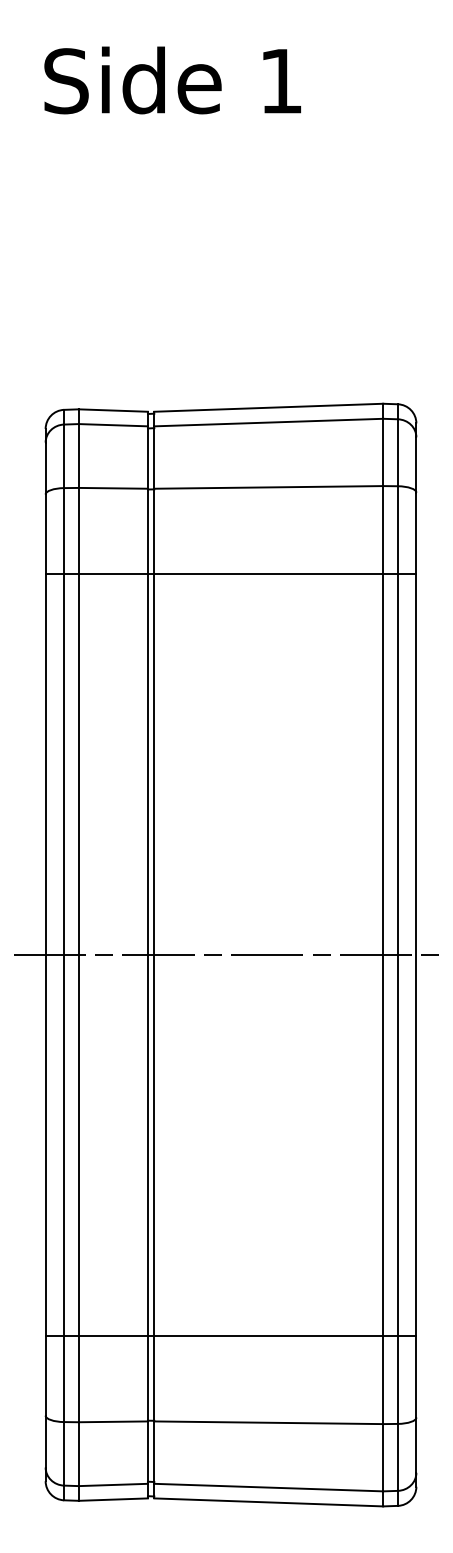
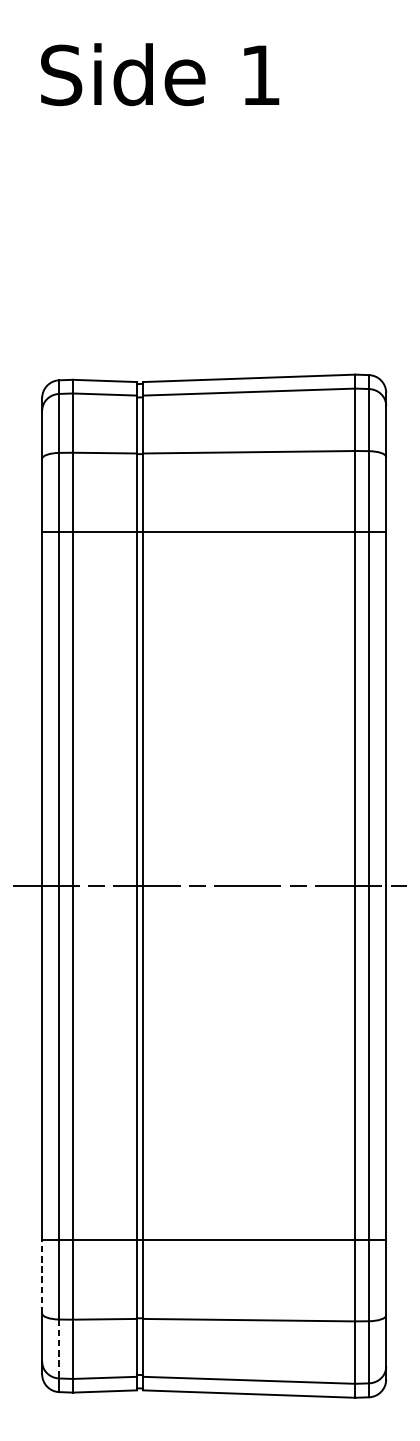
line: (45, 1376) -> (42, 1277), solid -> dashed
line: (64, 1453) -> (59, 1348), solid -> dashed

